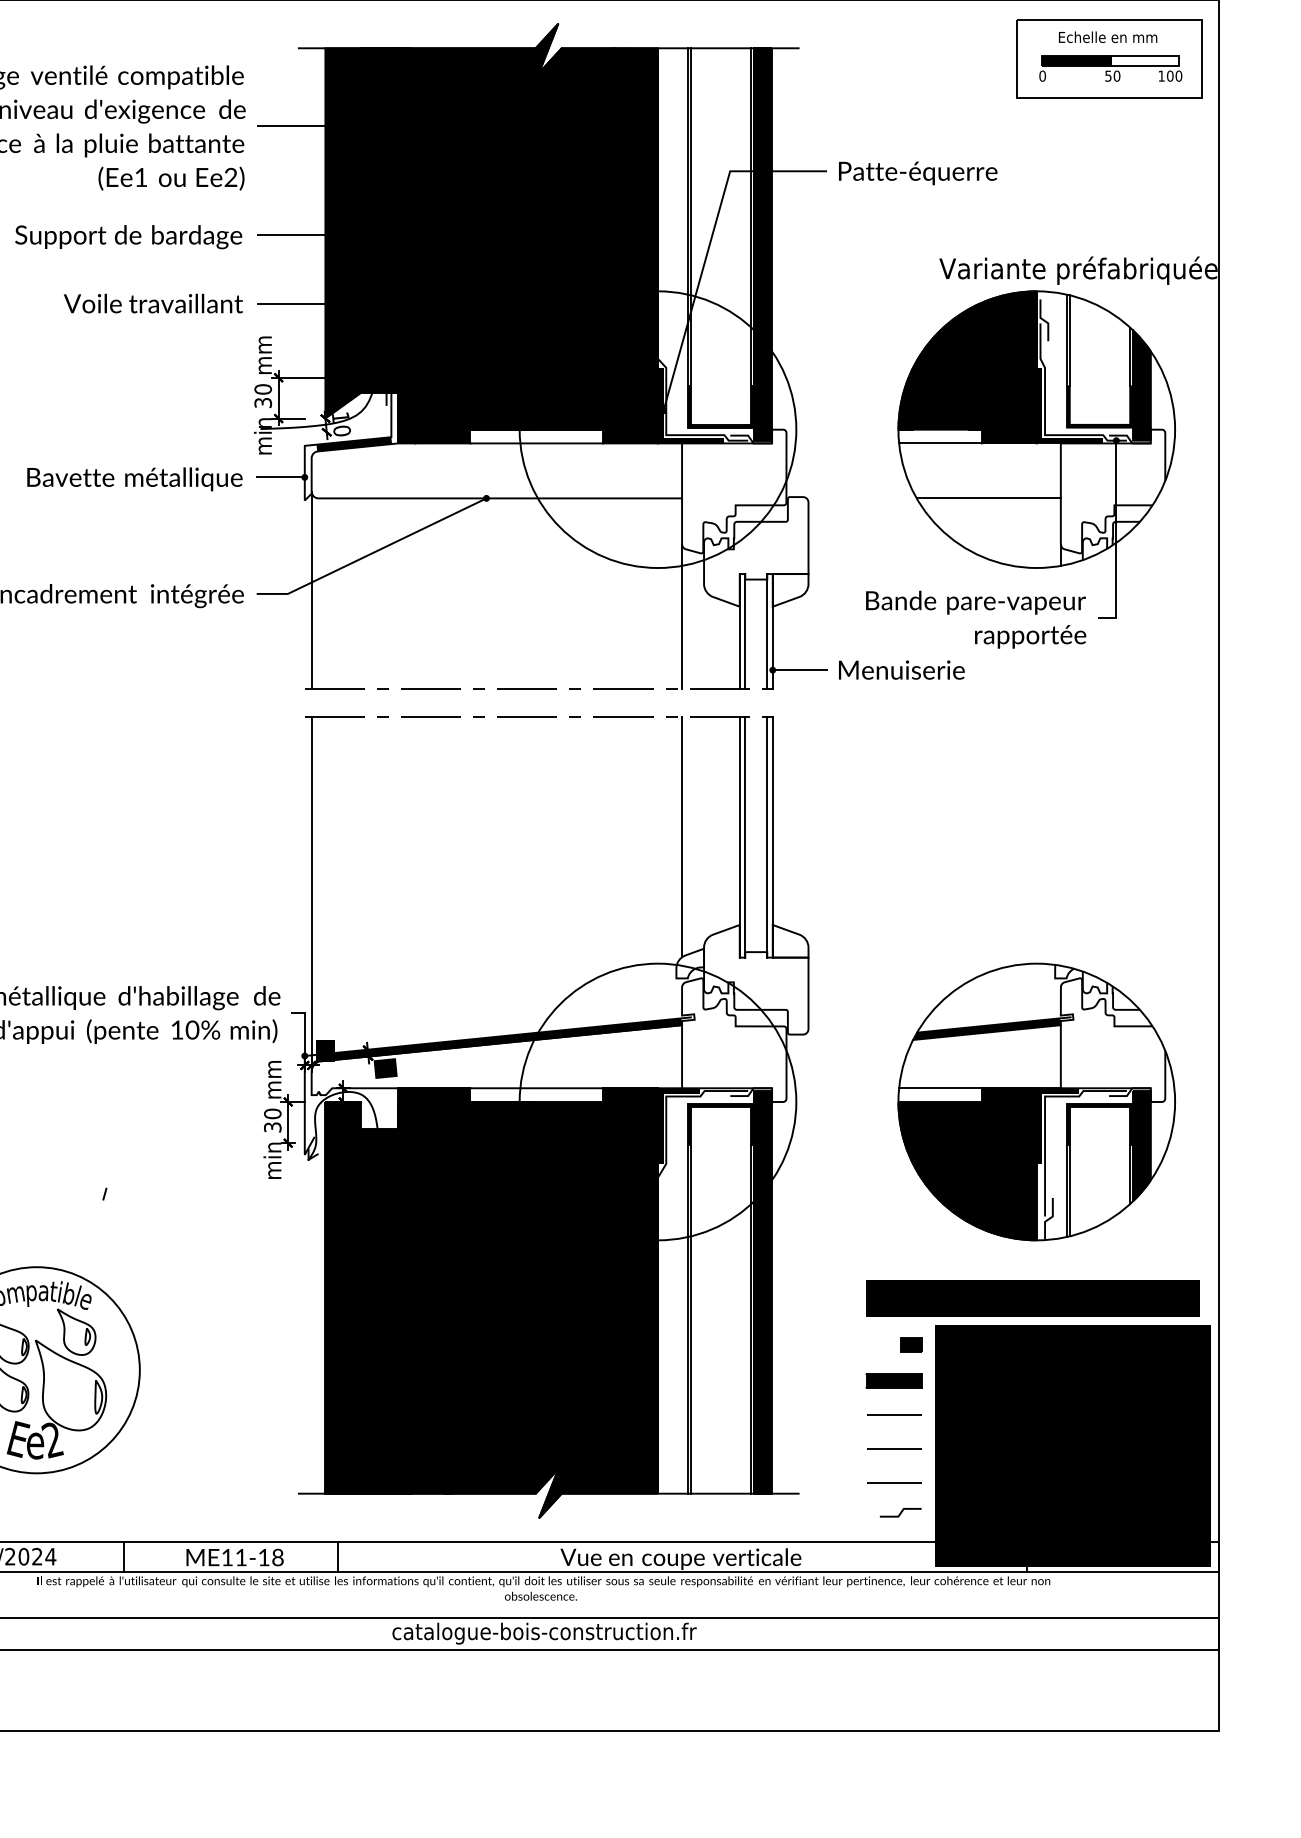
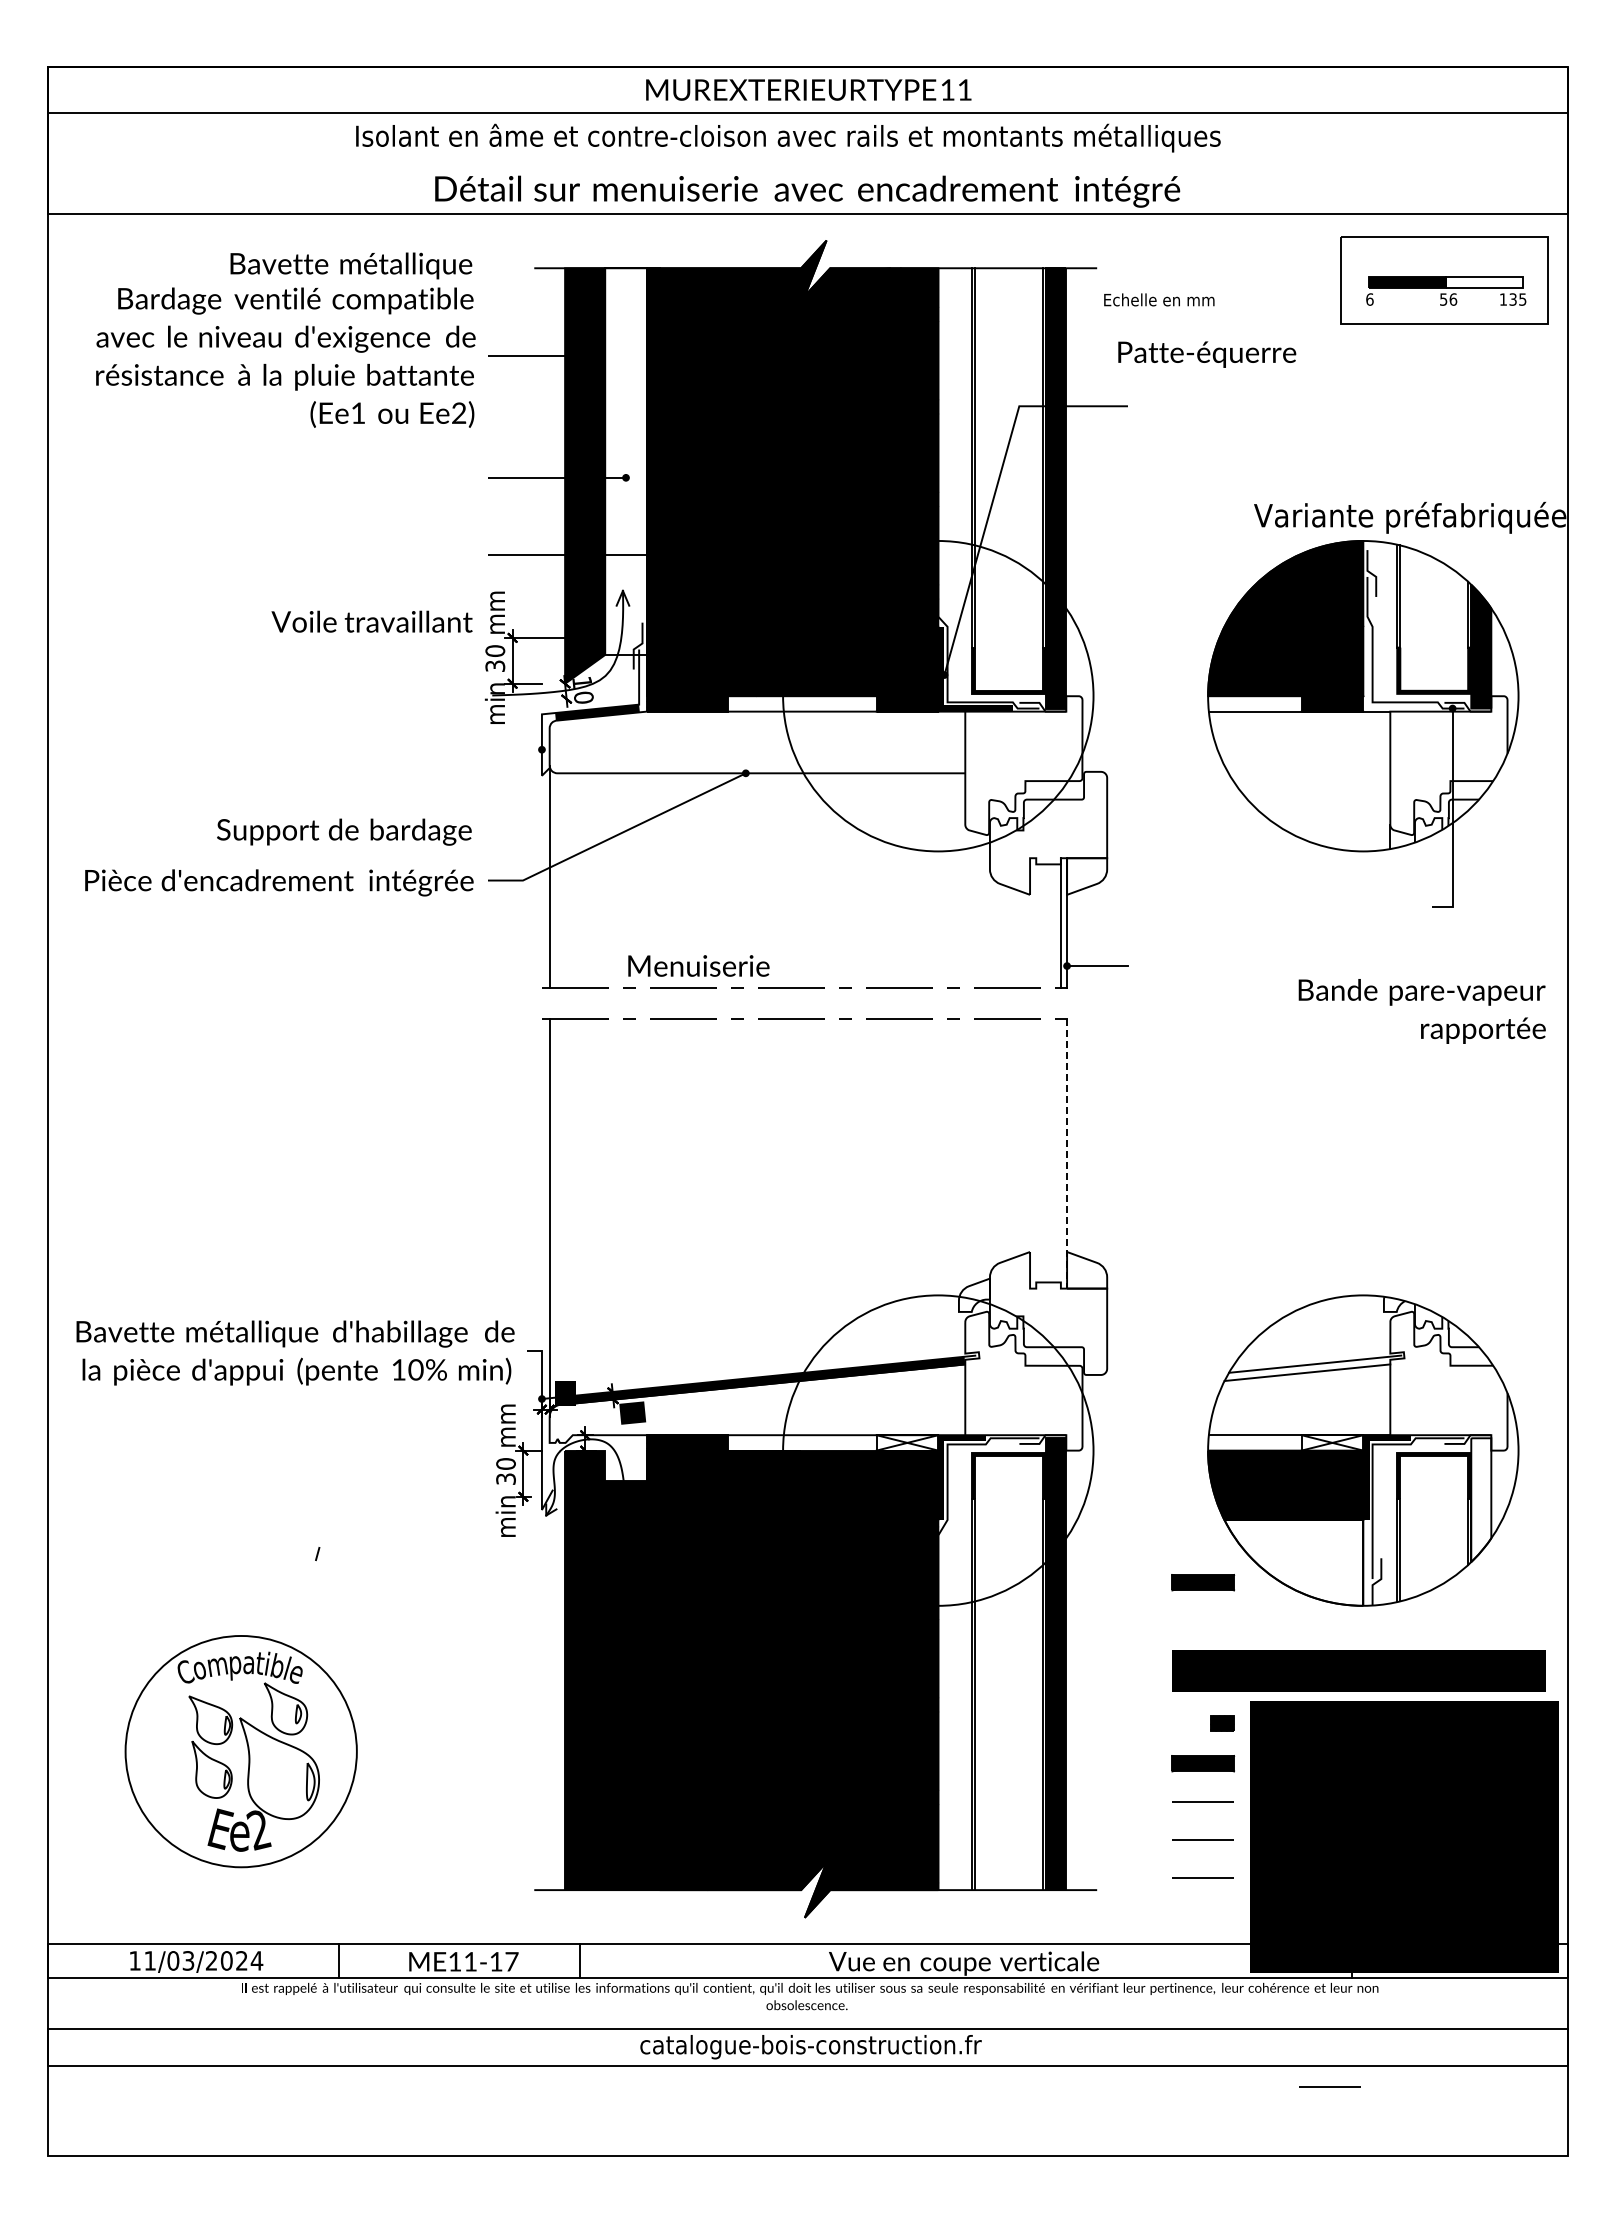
text: (1108, 36) -> (1159, 299), moved
text: (1042, 76) -> (1369, 299), 0 -> 6
text: (1117, 76) -> (1453, 299), 50 -> 56
text: (1174, 76) -> (1517, 299), 100 -> 135
text: (918, 173) -> (1207, 354), moved
fill: (379, 220) -> (625, 461), removed
text: (128, 236) -> (344, 831), moved
text: (152, 303) -> (371, 621), moved
fill: (1069, 404) -> (1400, 668), removed
line: (280, 477) -> (514, 749), removed
text: (135, 478) -> (351, 265), moved
line: (988, 498) -> (1309, 773), removed
line: (682, 617) -> (965, 906), removed
text: (975, 619) -> (1421, 1011), moved
line: (740, 631) -> (1030, 922), removed
line: (745, 631) -> (1036, 922), removed
text: (901, 669) -> (698, 965), moved
line: (682, 837) -> (965, 1153), removed
line: (740, 837) -> (1030, 1153), removed
line: (745, 837) -> (1036, 1153), removed
line: (766, 837) -> (1060, 1153), removed
line: (773, 838) -> (1067, 1154), solid -> dashed
fill: (987, 1028) -> (1307, 1368), removed
fill: (630, 1094) -> (907, 1442), removed
fill: (1009, 1094) -> (1332, 1442), removed
fill: (1142, 1146) -> (1481, 1500), removed
fill: (974, 1201) -> (1293, 1562), removed
part: (894, 1219) -> (1203, 1582), added
line: (900, 1512) -> (1210, 1911), removed
text: (277, 1557) -> (511, 1961), \c16711848;ME11-18 -> \c16711848;ME11-17
line: (1006, 1668) -> (1329, 2086), added

